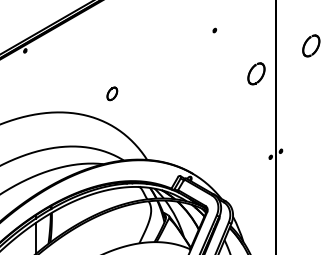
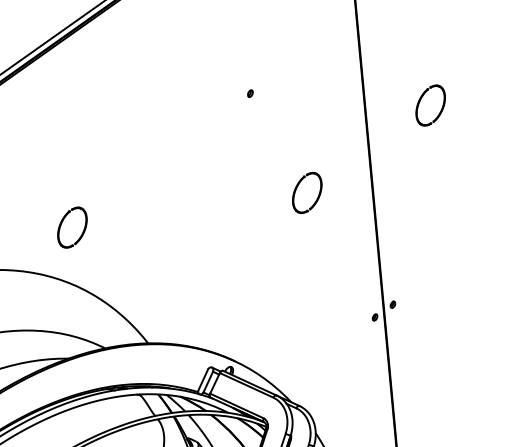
part: (256, 73) -> (307, 192), moved
part: (112, 93) -> (72, 227), size x1.67

